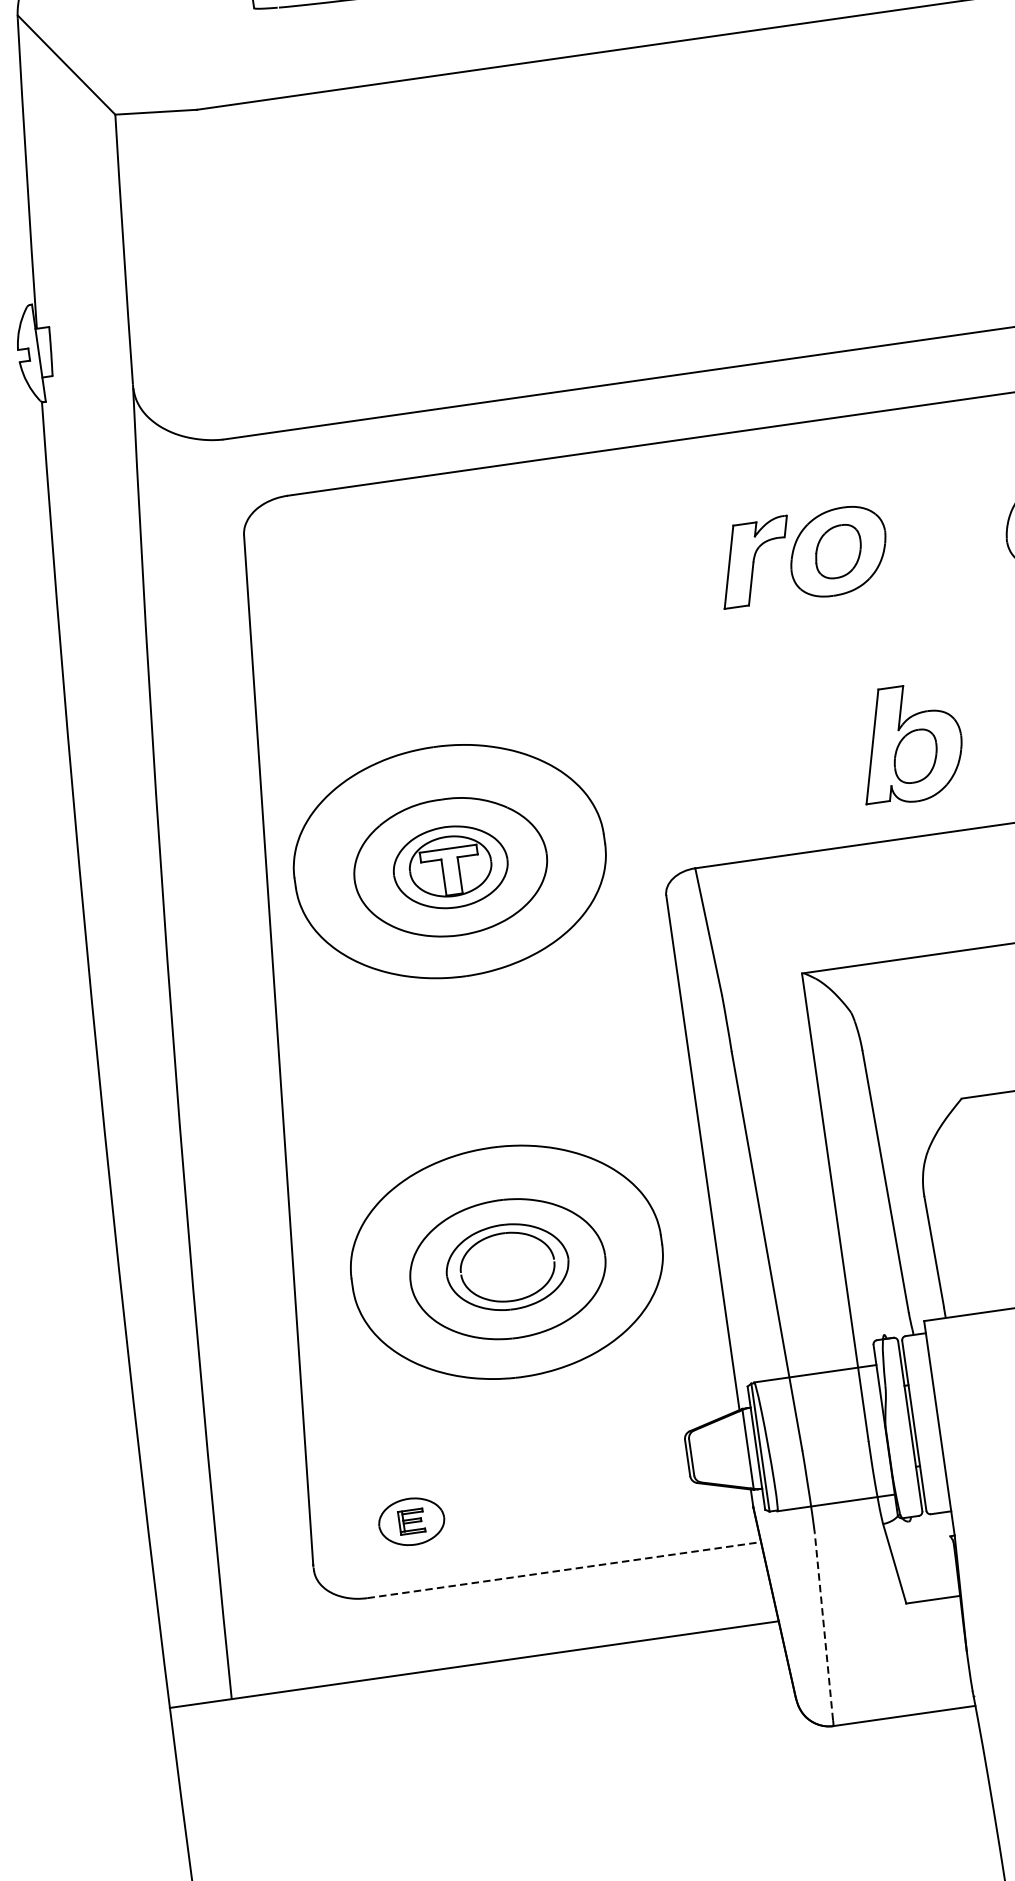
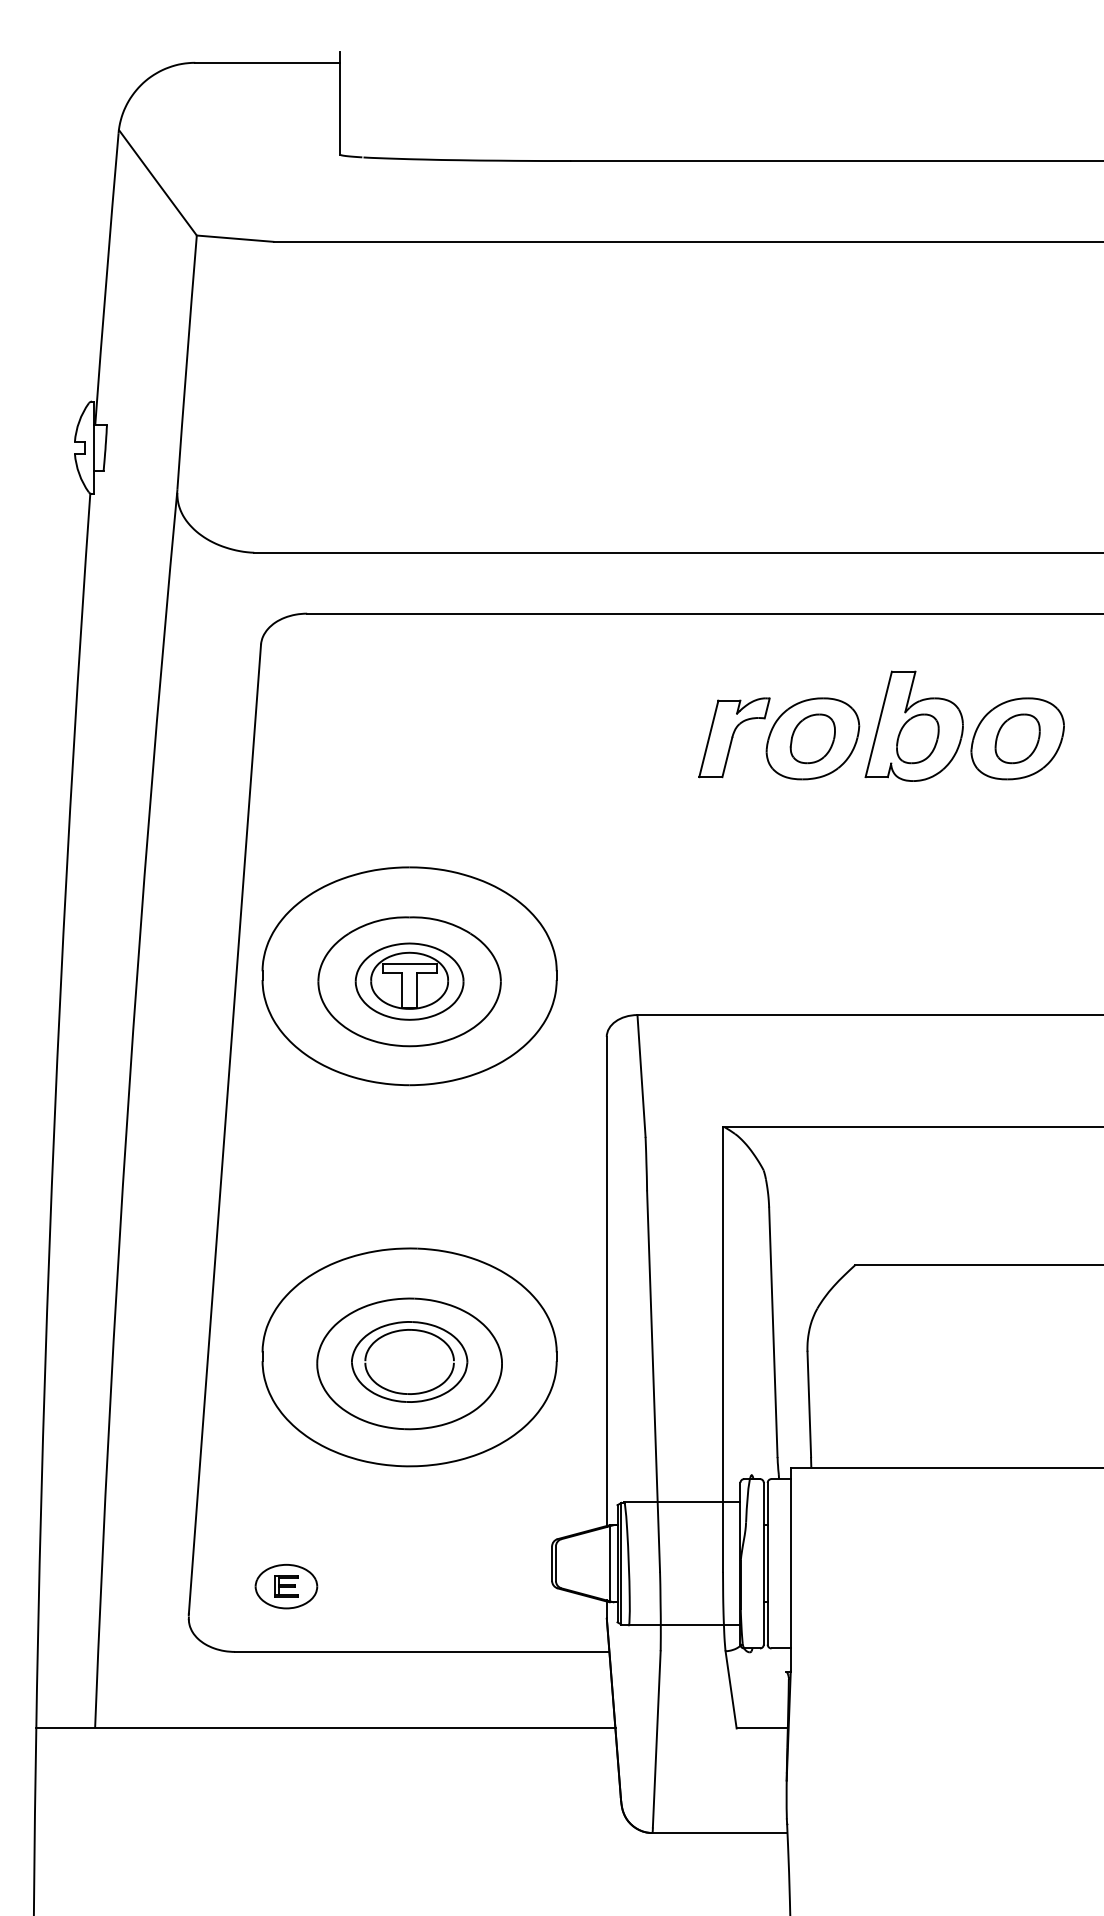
part: (909, 742) -> (913, 725), moved
line: (564, 1569) -> (422, 1651), dashed -> solid
line: (823, 1626) -> (656, 1738), dashed -> solid

